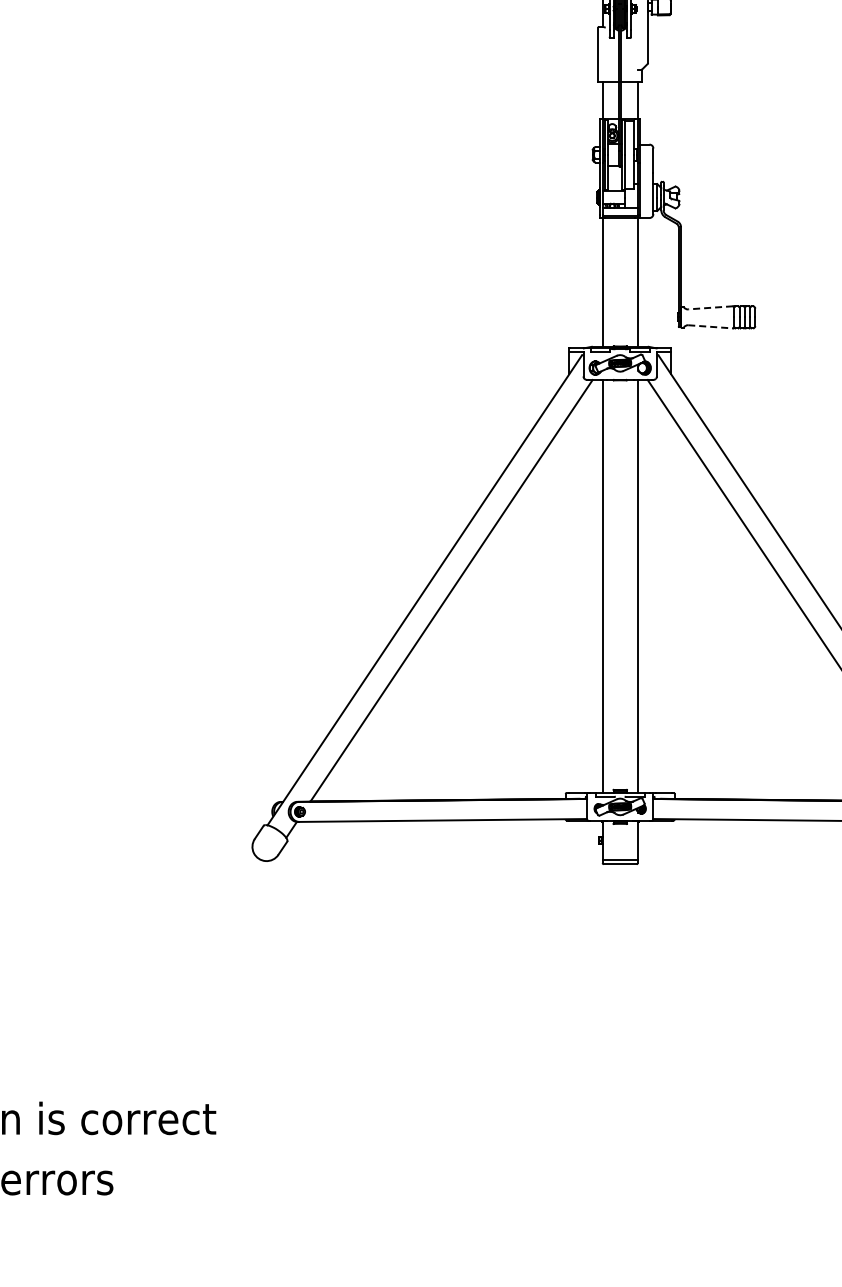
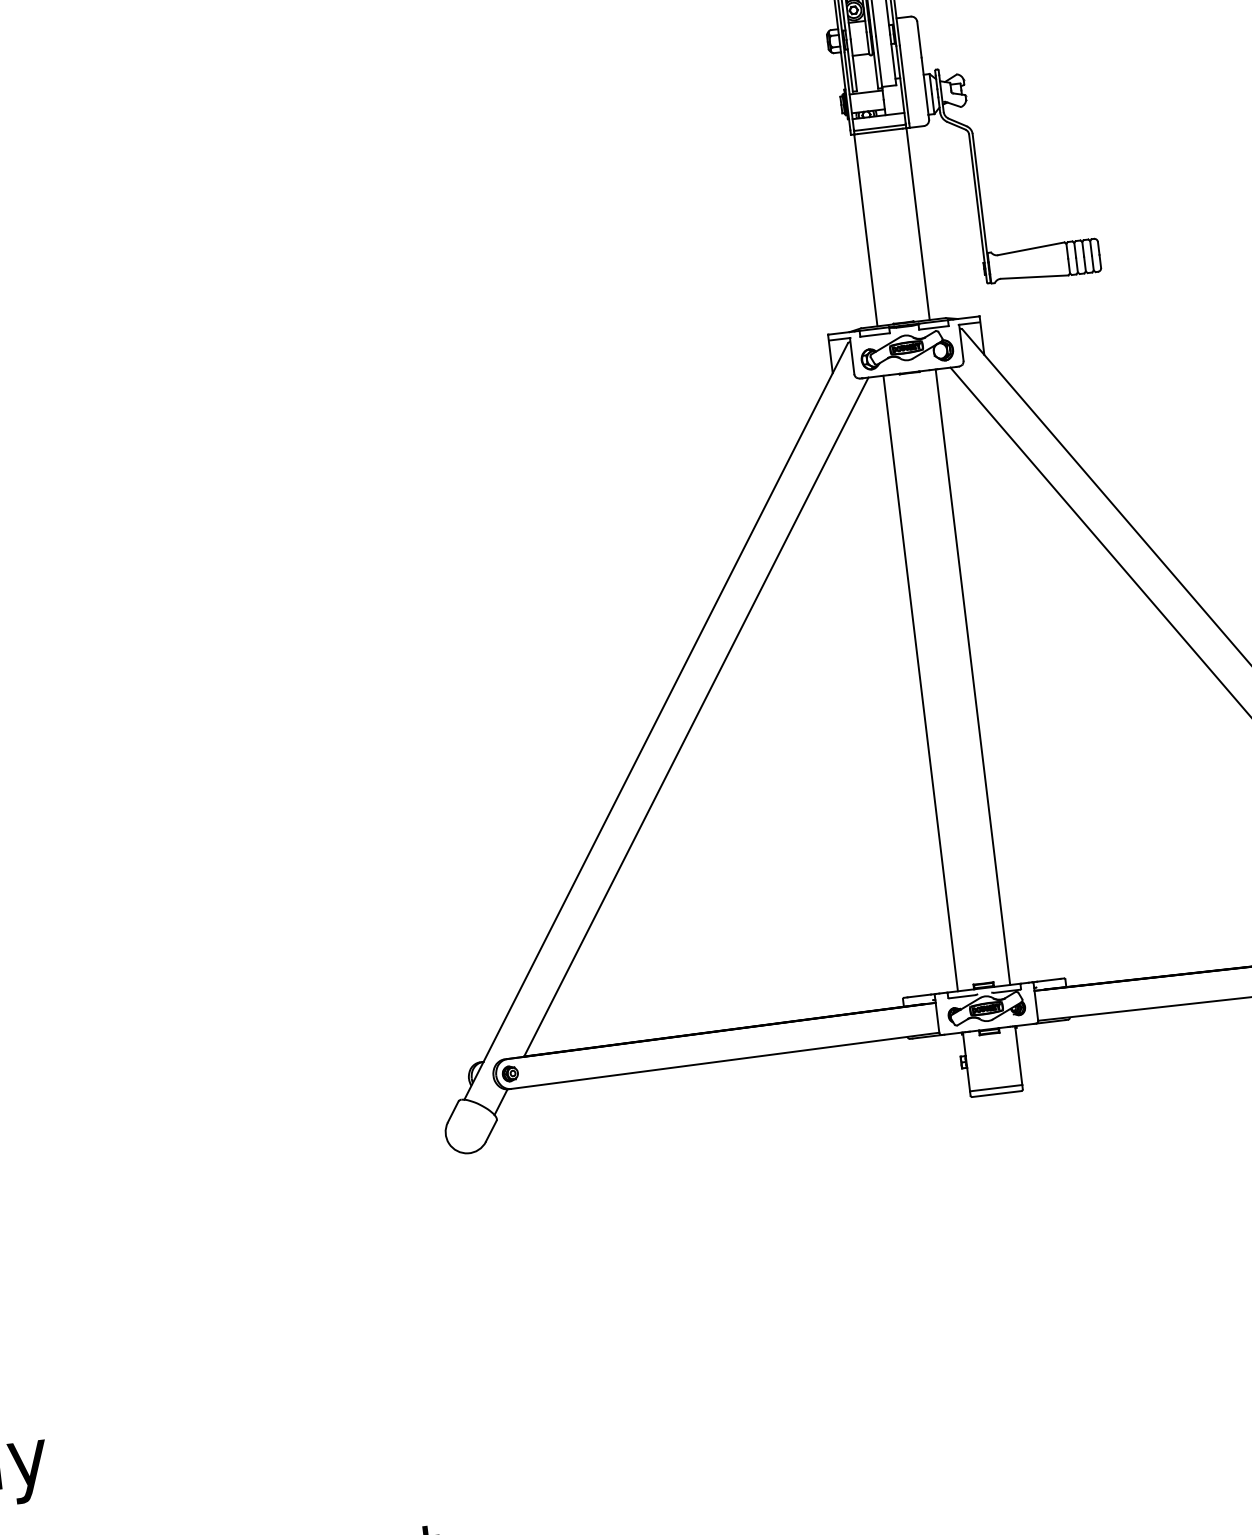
line: (710, 307) -> (1031, 248), dashed -> solid
line: (711, 326) -> (1035, 276), dashed -> solid

